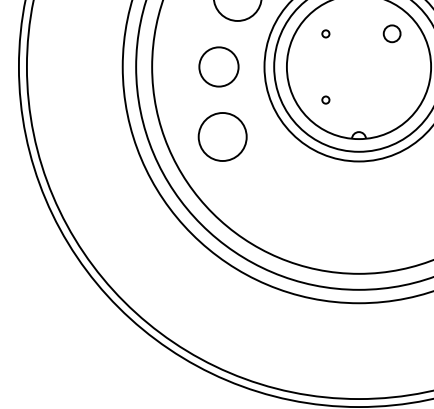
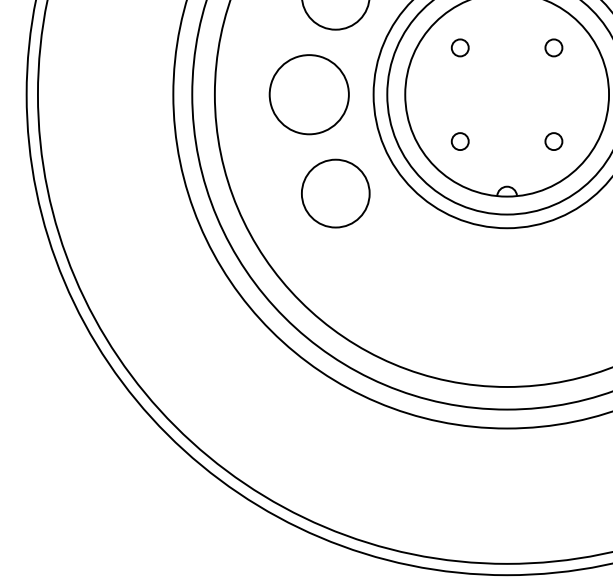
circle: (325, 33) -> (459, 47), size x1.67
circle: (391, 33) -> (553, 47), size x0.71
circle: (218, 66) -> (308, 94), size x1.43
circle: (325, 99) -> (459, 140), size x1.67
circle: (391, 99) -> (553, 140), added
circle: (222, 136) -> (335, 192), moved

